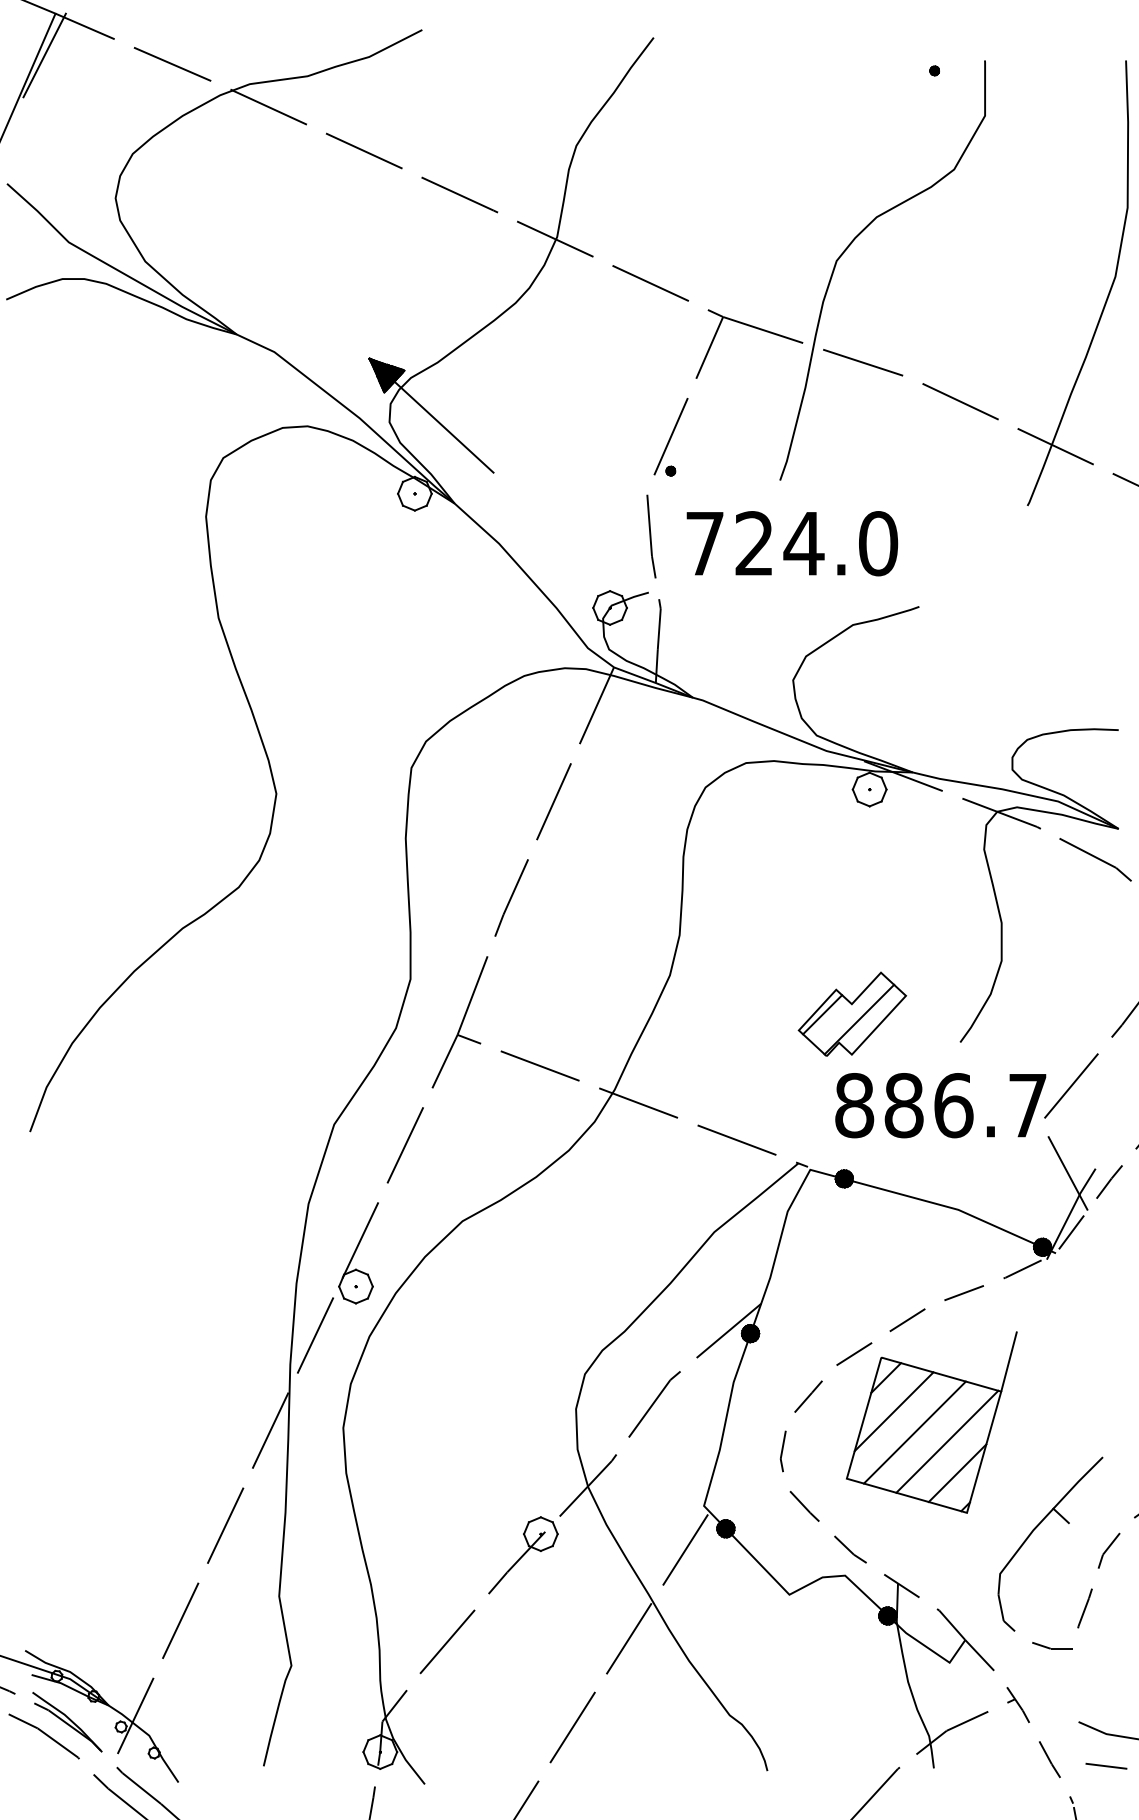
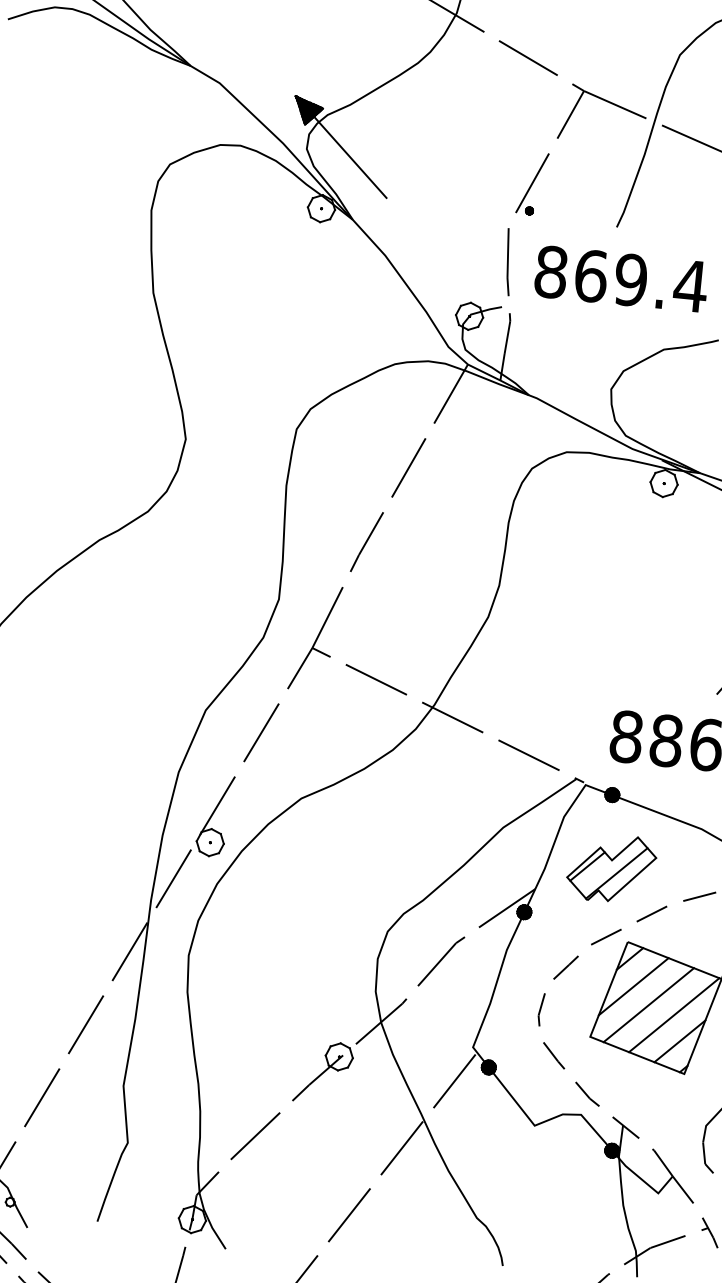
text: (791, 543) -> (620, 279), 724.0 -> 869.4
part: (852, 1013) -> (611, 867), moved

